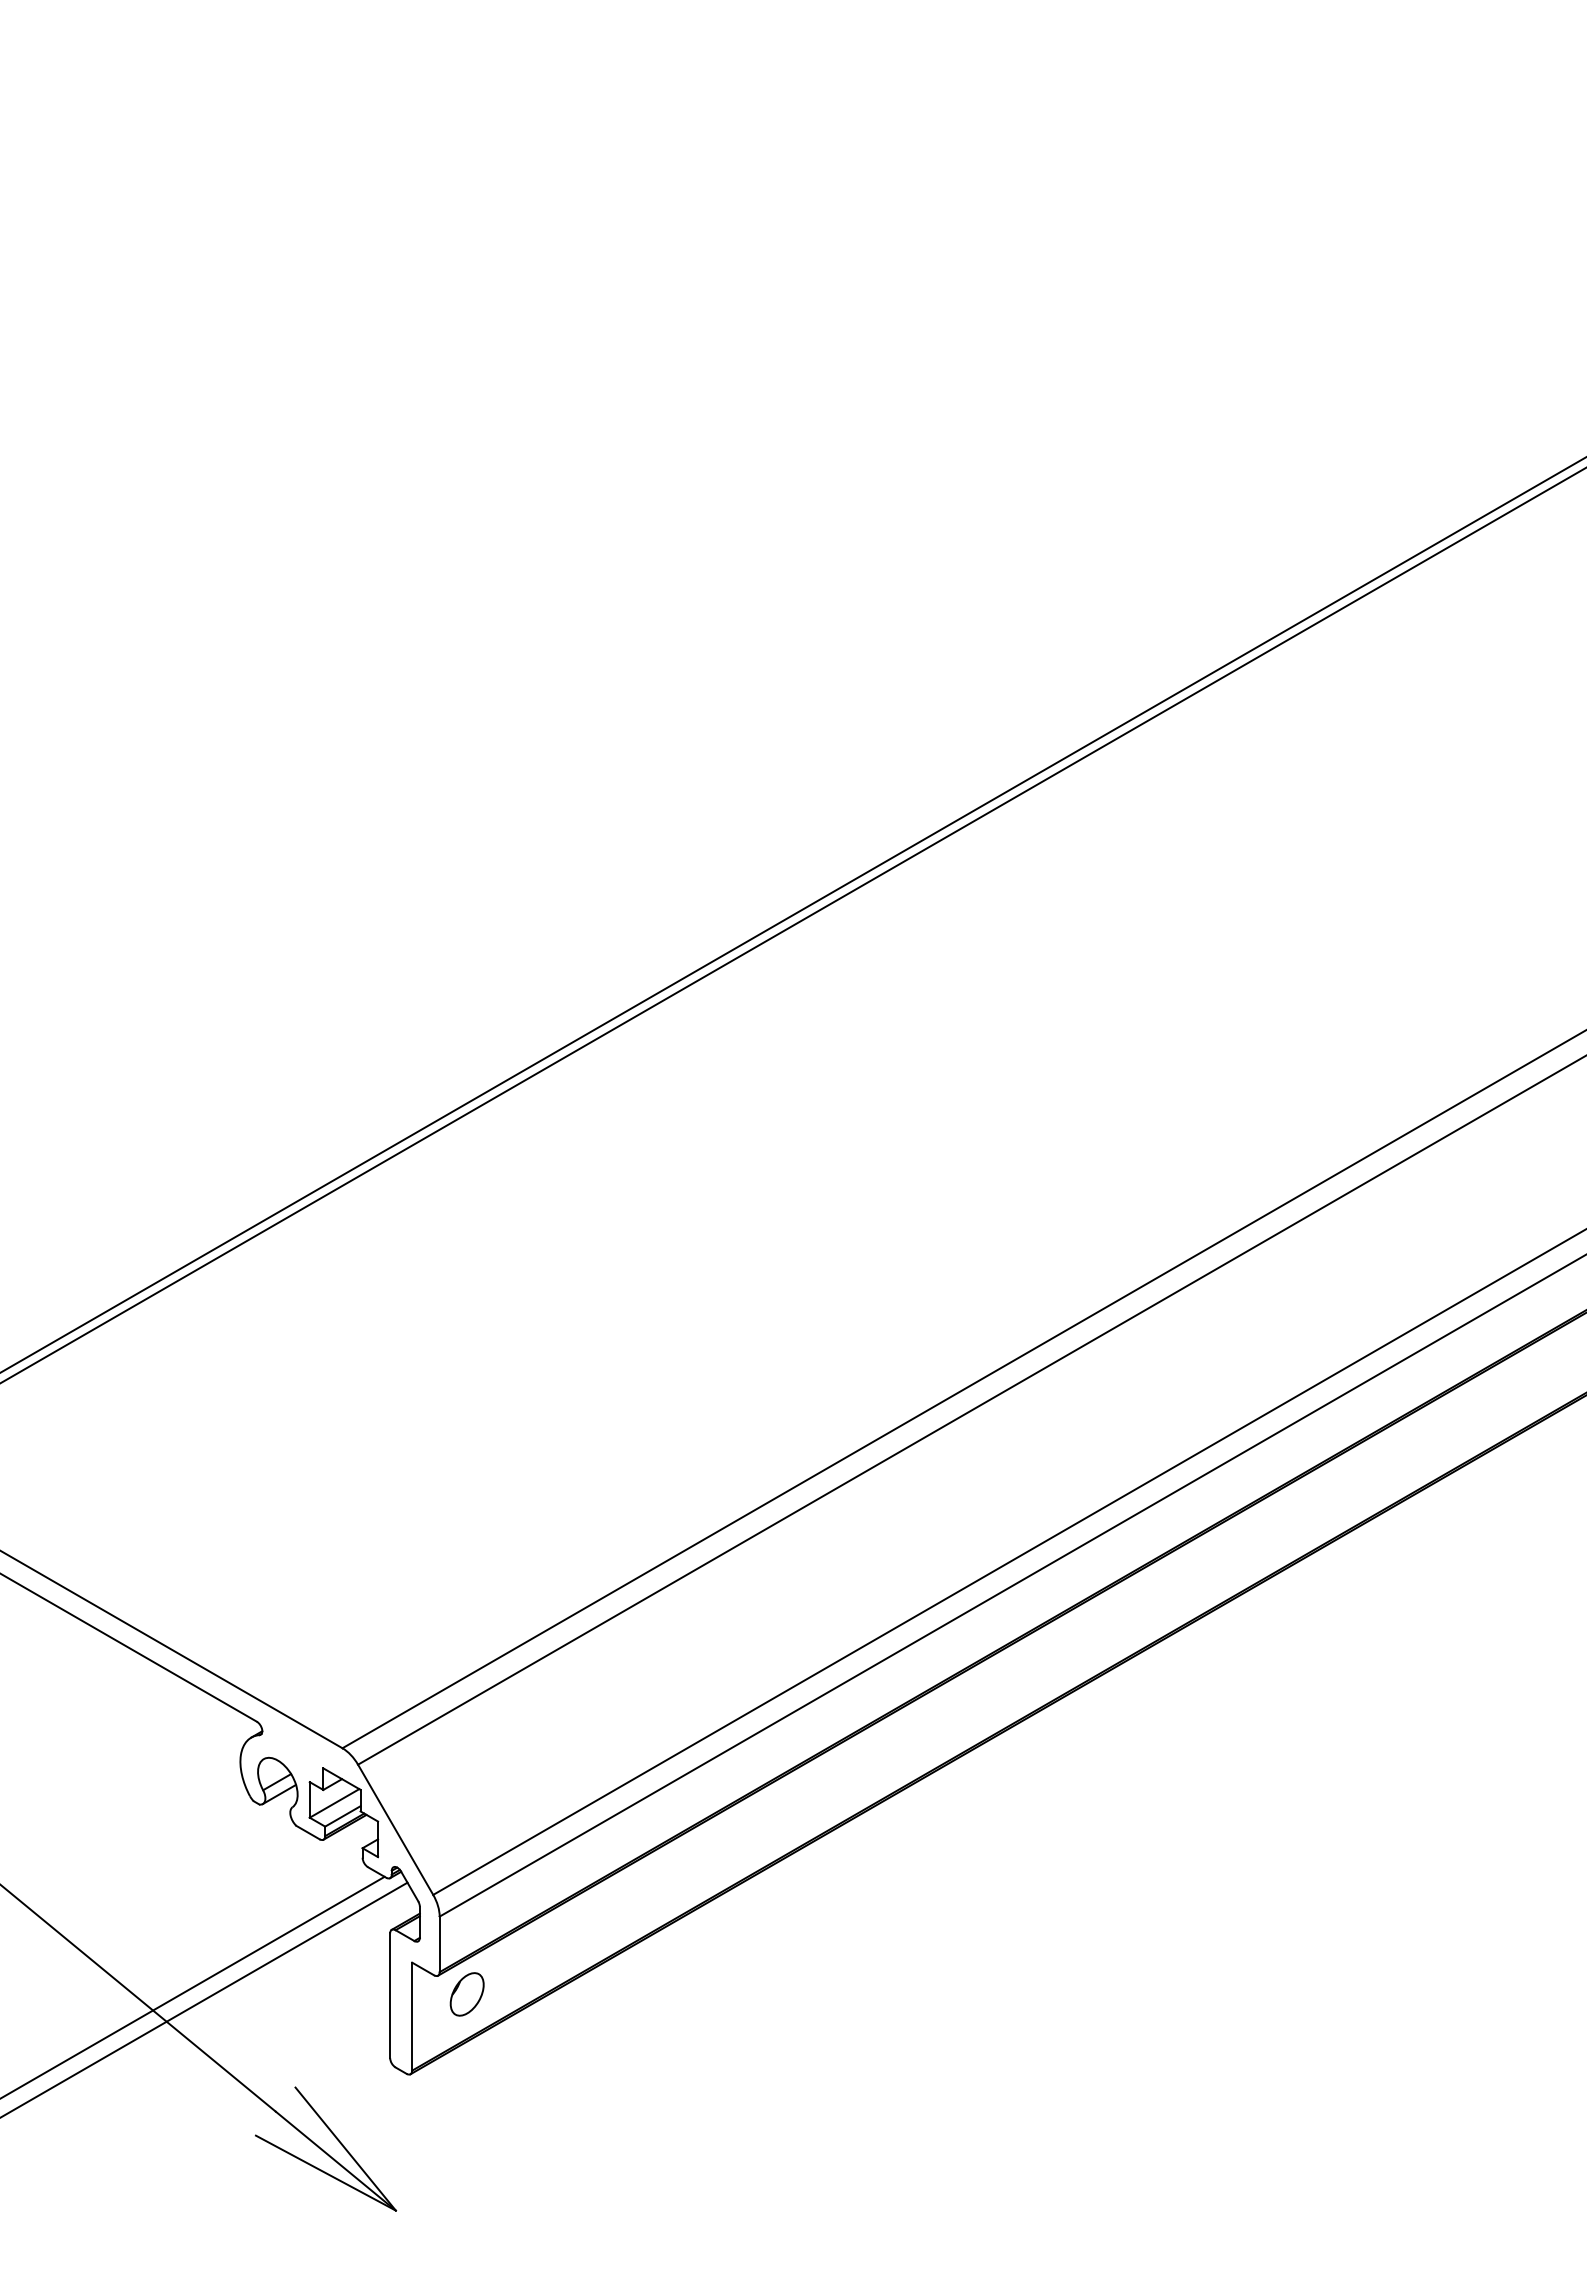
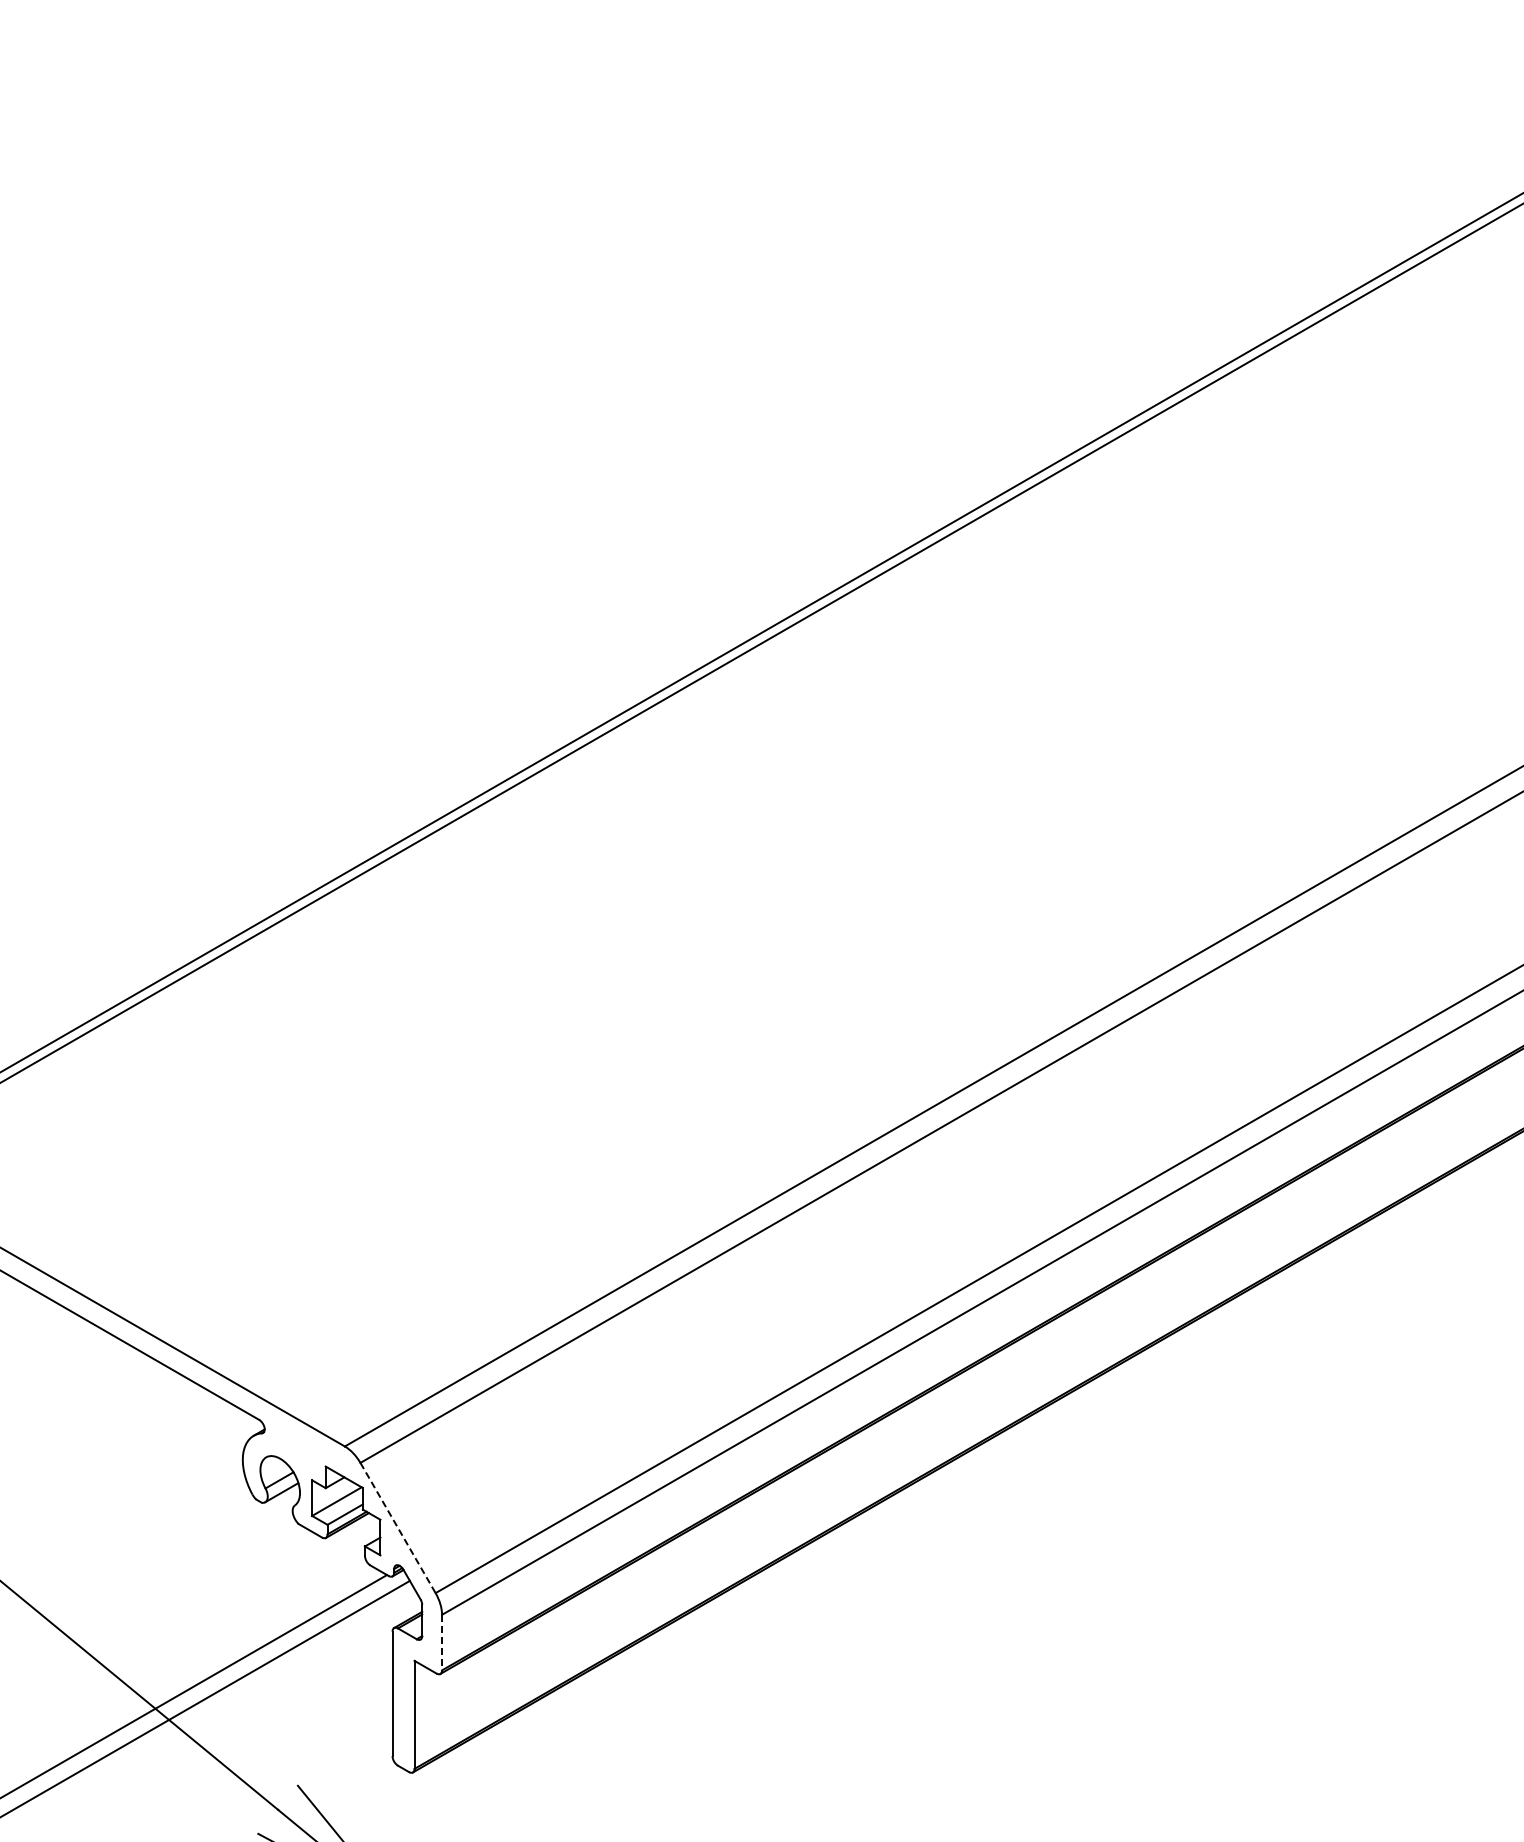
line: (395, 1830) -> (397, 1528), solid -> dashed
line: (439, 1944) -> (441, 1642), solid -> dashed
part: (466, 1994) -> (468, 1692), removed

